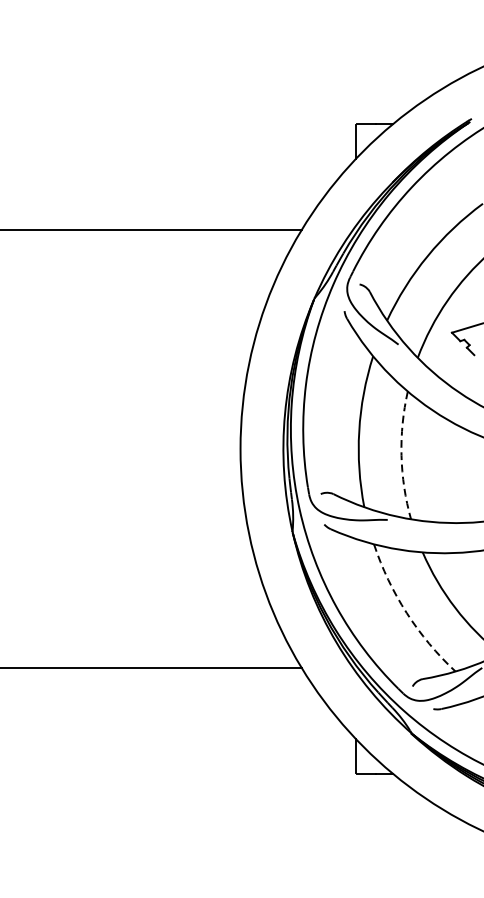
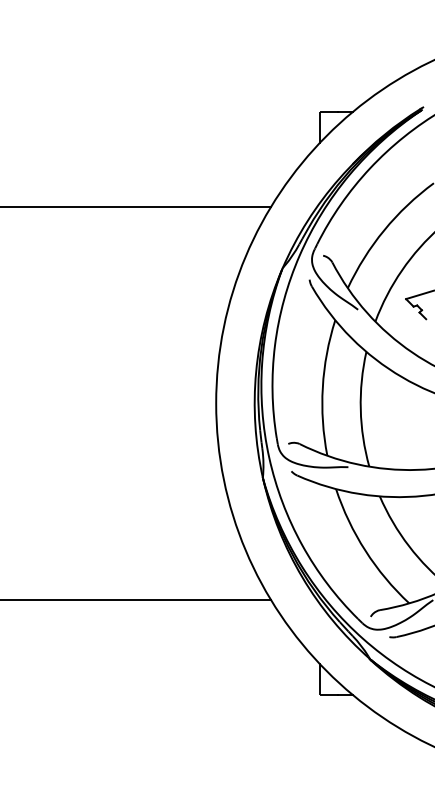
arc: (401, 455) -> (360, 409), dashed -> solid
arc: (406, 612) -> (365, 550), dashed -> solid

